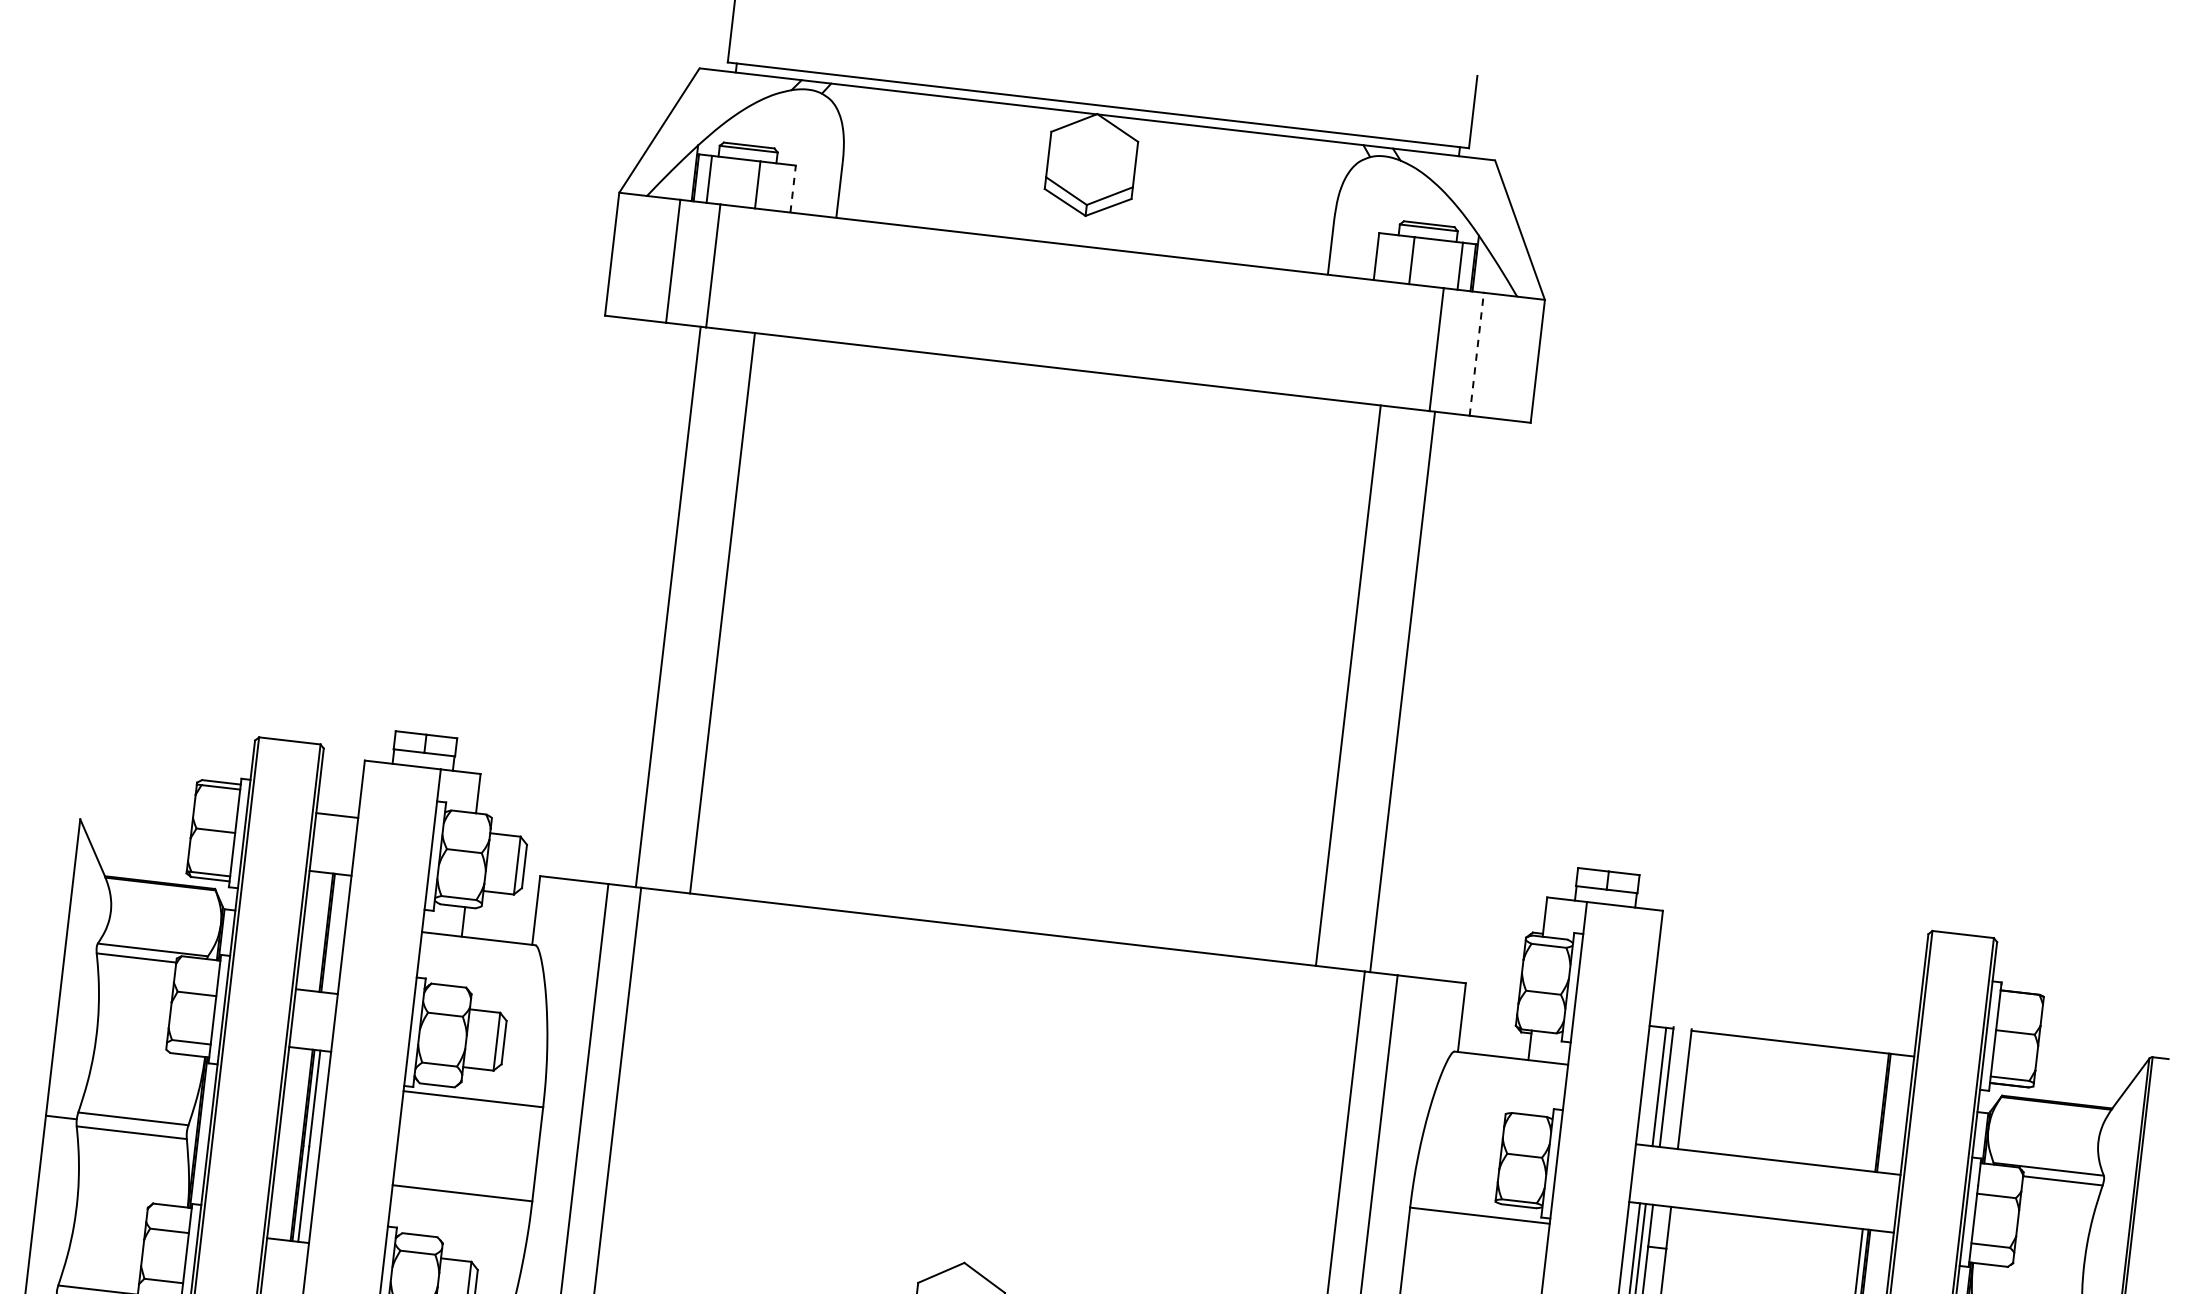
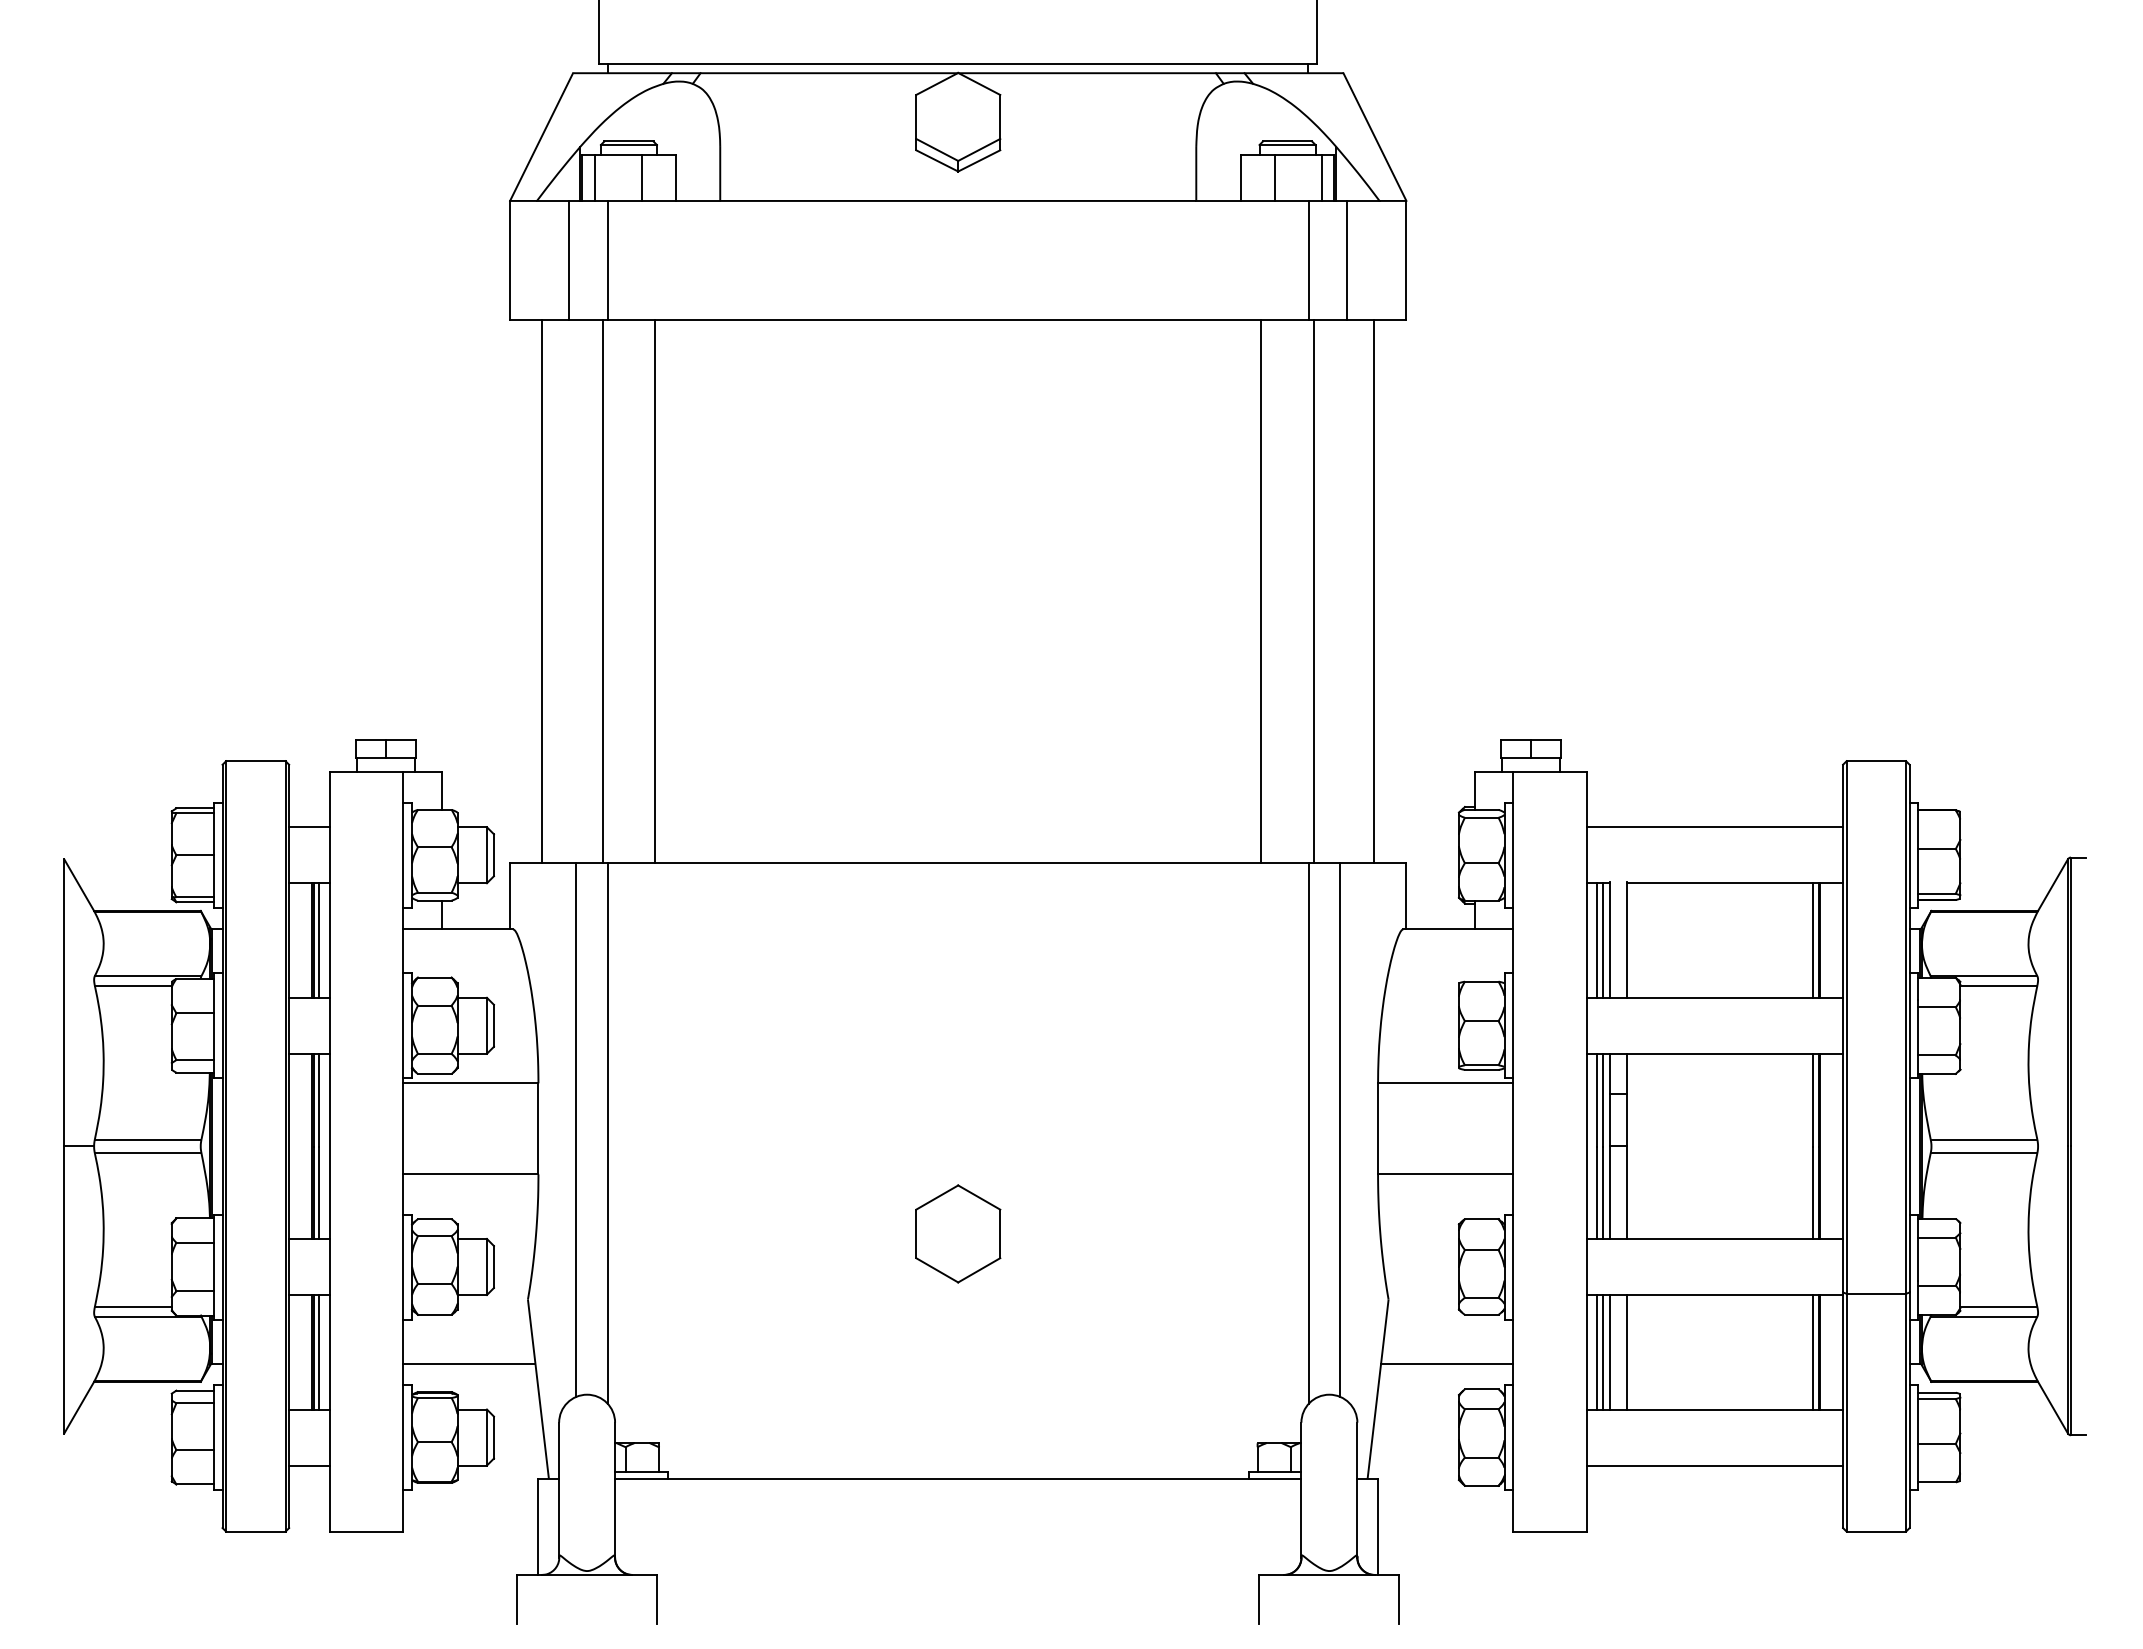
line: (792, 189) -> (675, 178), dashed -> solid
line: (1476, 354) -> (1347, 260), dashed -> solid
line: (606, 599) -> (542, 591), added
line: (1465, 699) -> (1374, 591), added
line: (334, 933) -> (319, 940), added
line: (1788, 983) -> (1714, 827), added
line: (1653, 1086) -> (1597, 940), added
line: (1876, 1112) -> (1813, 940), added

